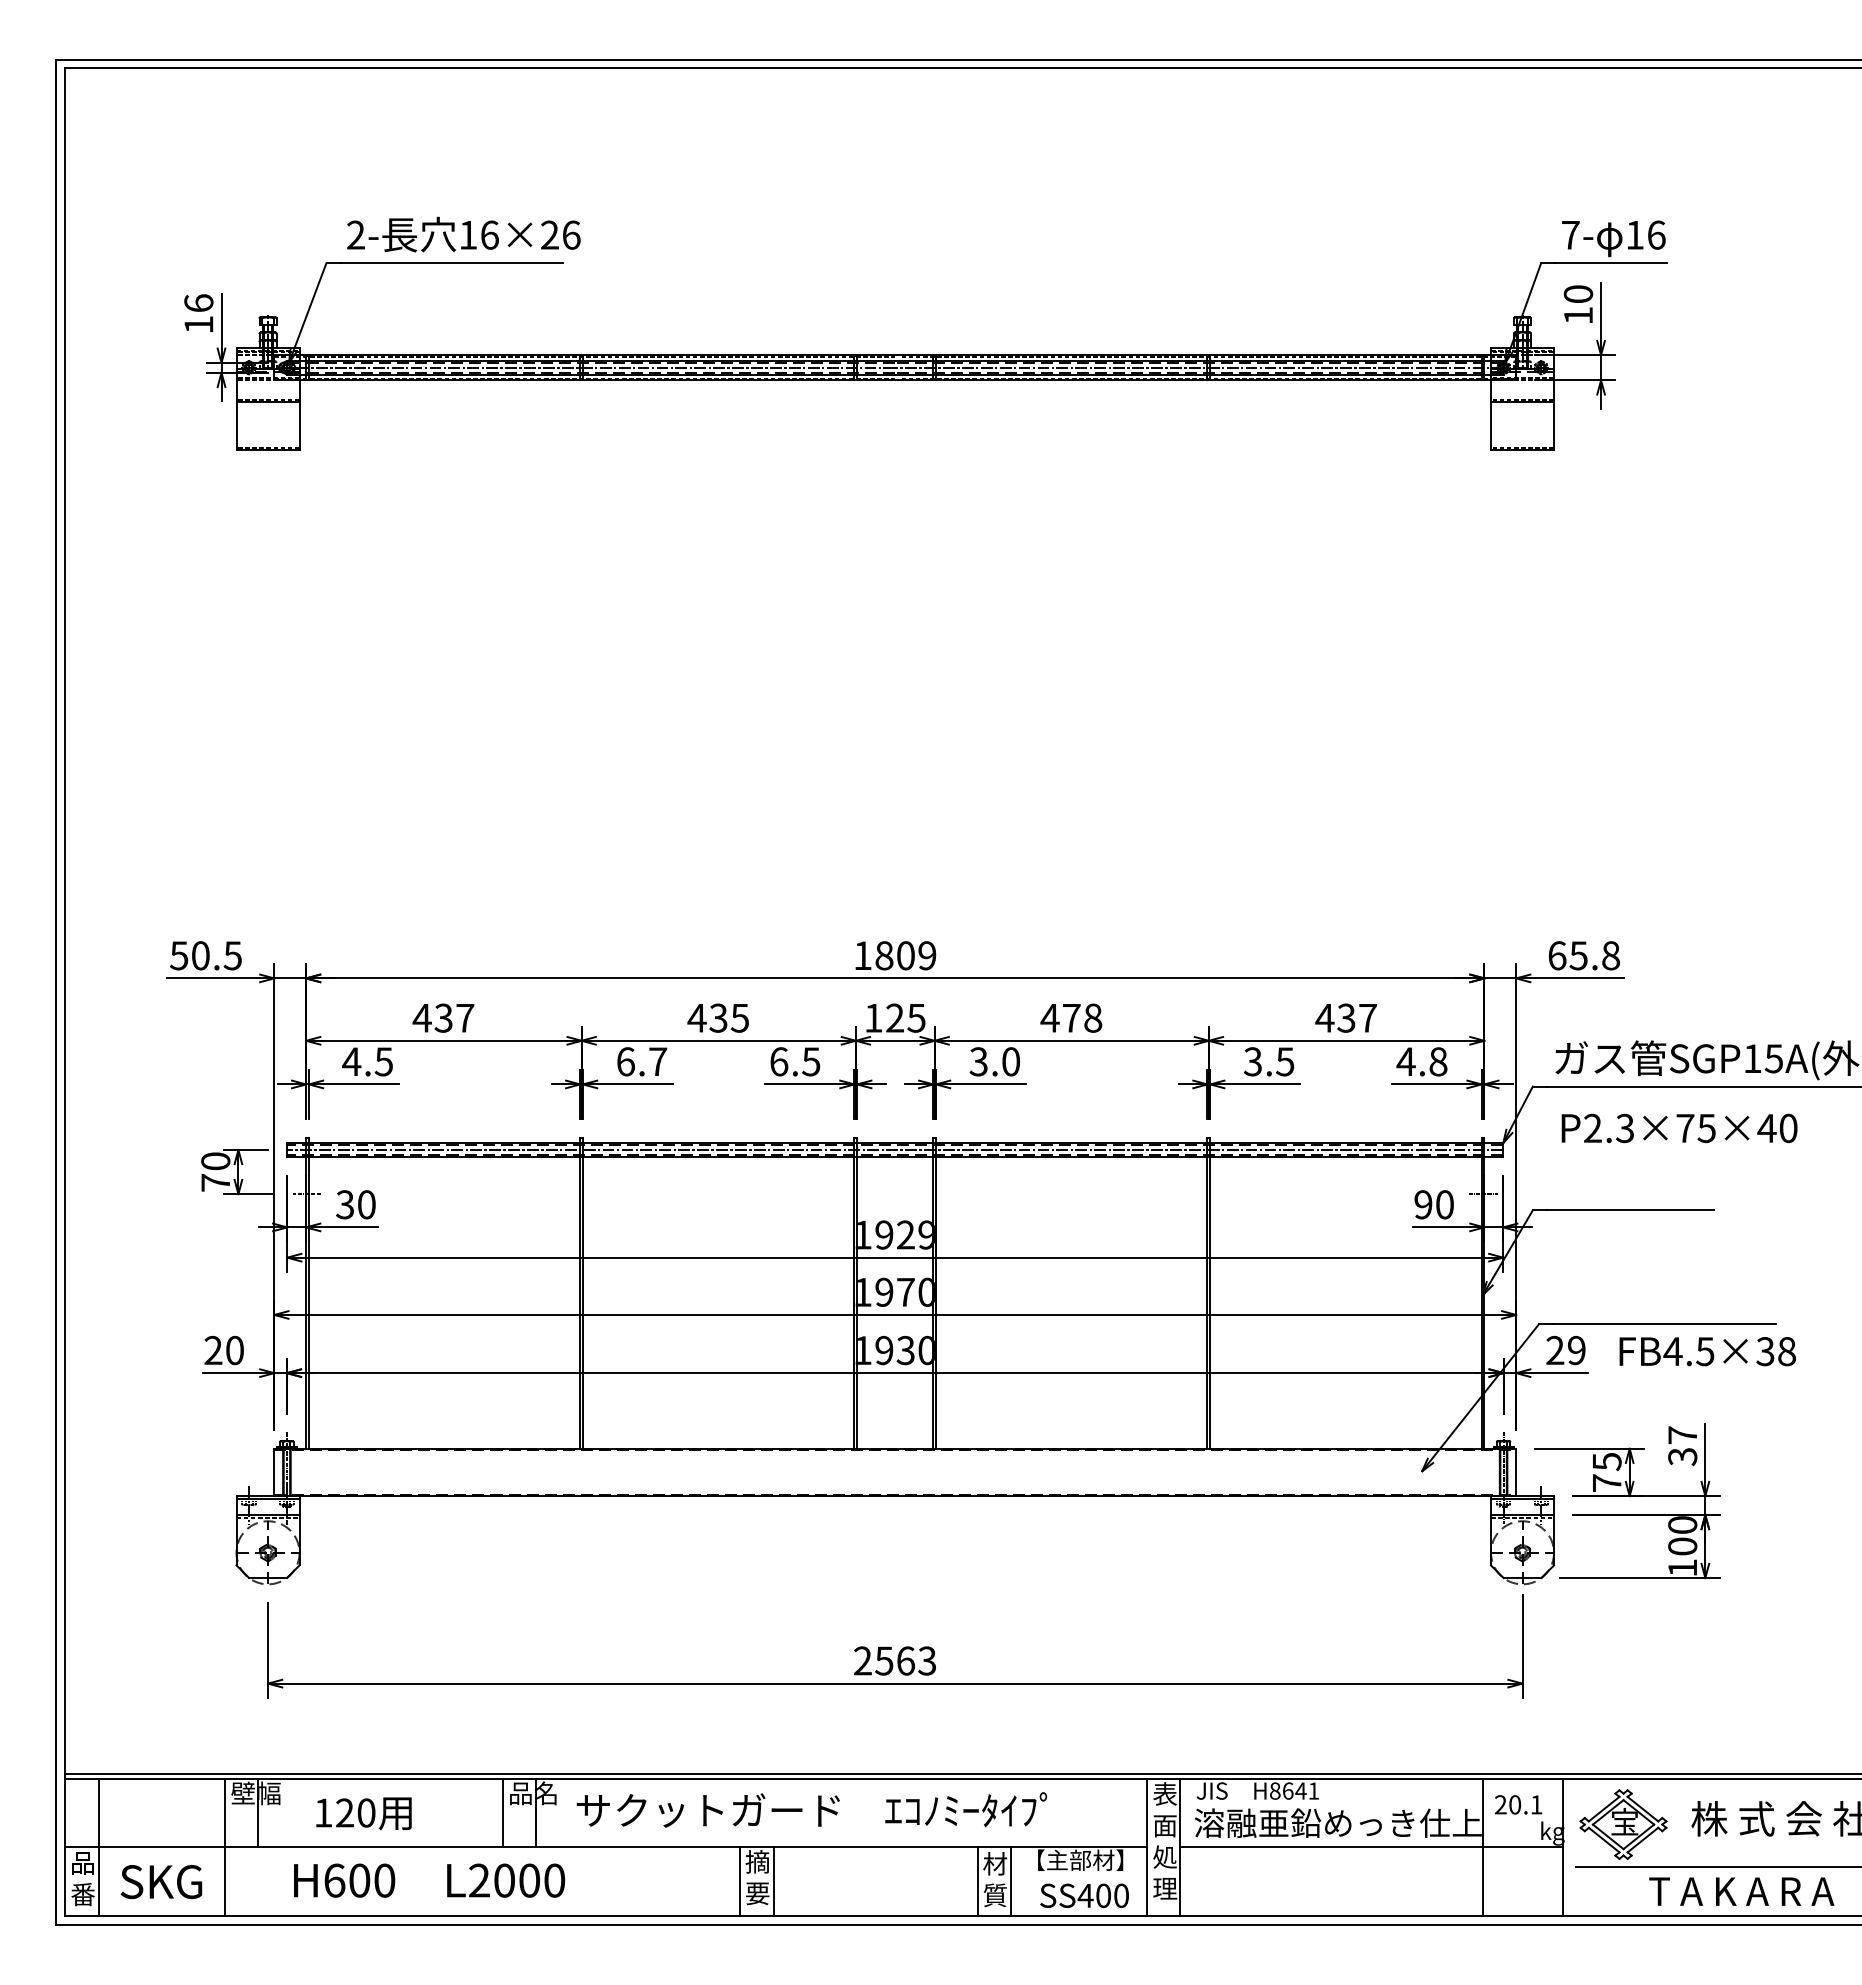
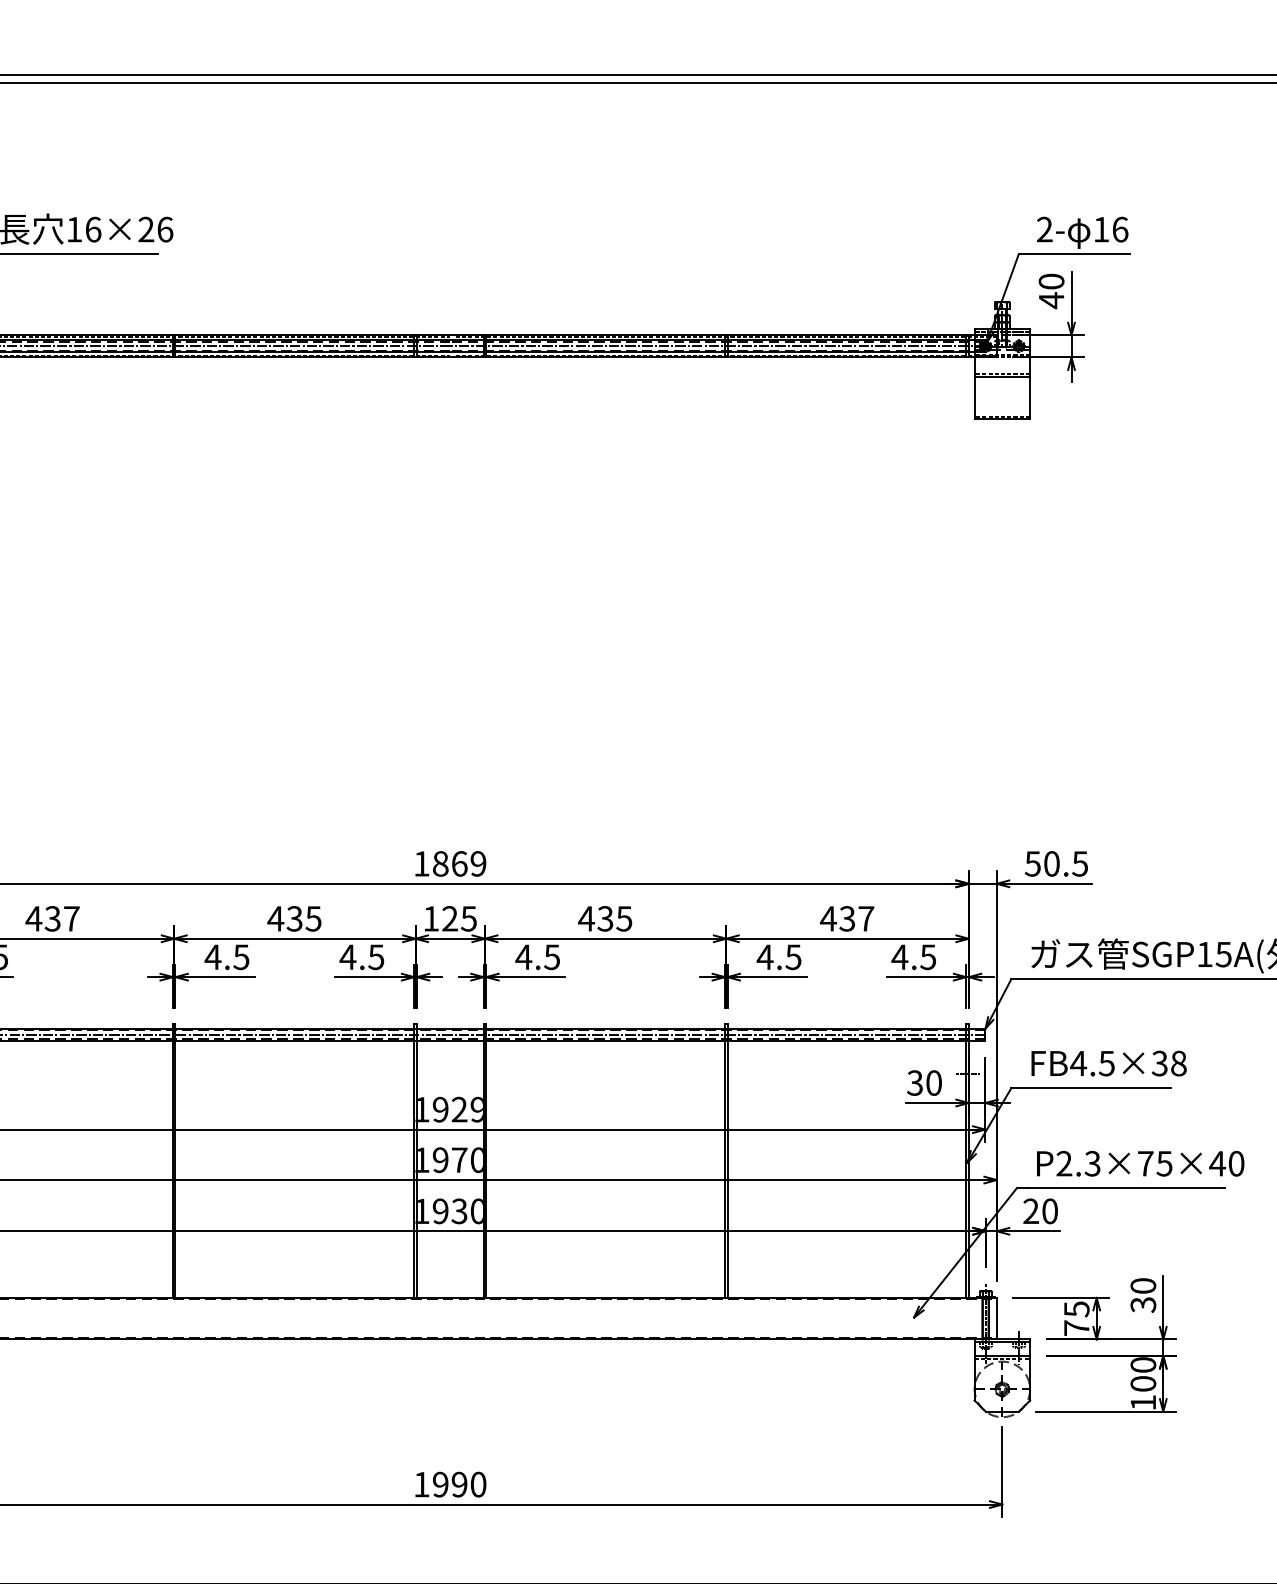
text: (1570, 234) -> (1044, 229), 7- -> 2-
text: (1578, 315) -> (1051, 300), 10 -> 40
text: (905, 955) -> (459, 863), 1809 -> 1869
text: (1584, 955) -> (1056, 863), 65.8 -> 50.5
text: (1082, 1017) -> (615, 918), 478 -> 435
text: (641, 1061) -> (226, 956), 6.7 -> 4.5
text: (778, 1061) -> (347, 956), 6.5 -> 4.5
text: (994, 1061) -> (537, 956), 3.0 -> 4.5
text: (1252, 1061) -> (764, 956), 3.5 -> 4.5
text: (1438, 1061) -> (928, 956), 4.8 -> 4.5
text: (1679, 1128) -> (1140, 1163), moved
text: (1423, 1204) -> (915, 1082), 90 -> 30
text: (1576, 1350) -> (1049, 1211), 29 -> 20
text: (1707, 1351) -> (1108, 1063), moved
text: (1682, 1435) -> (1143, 1286), 37 -> 30
text: (895, 1660) -> (450, 1484), 2563 -> 1990

